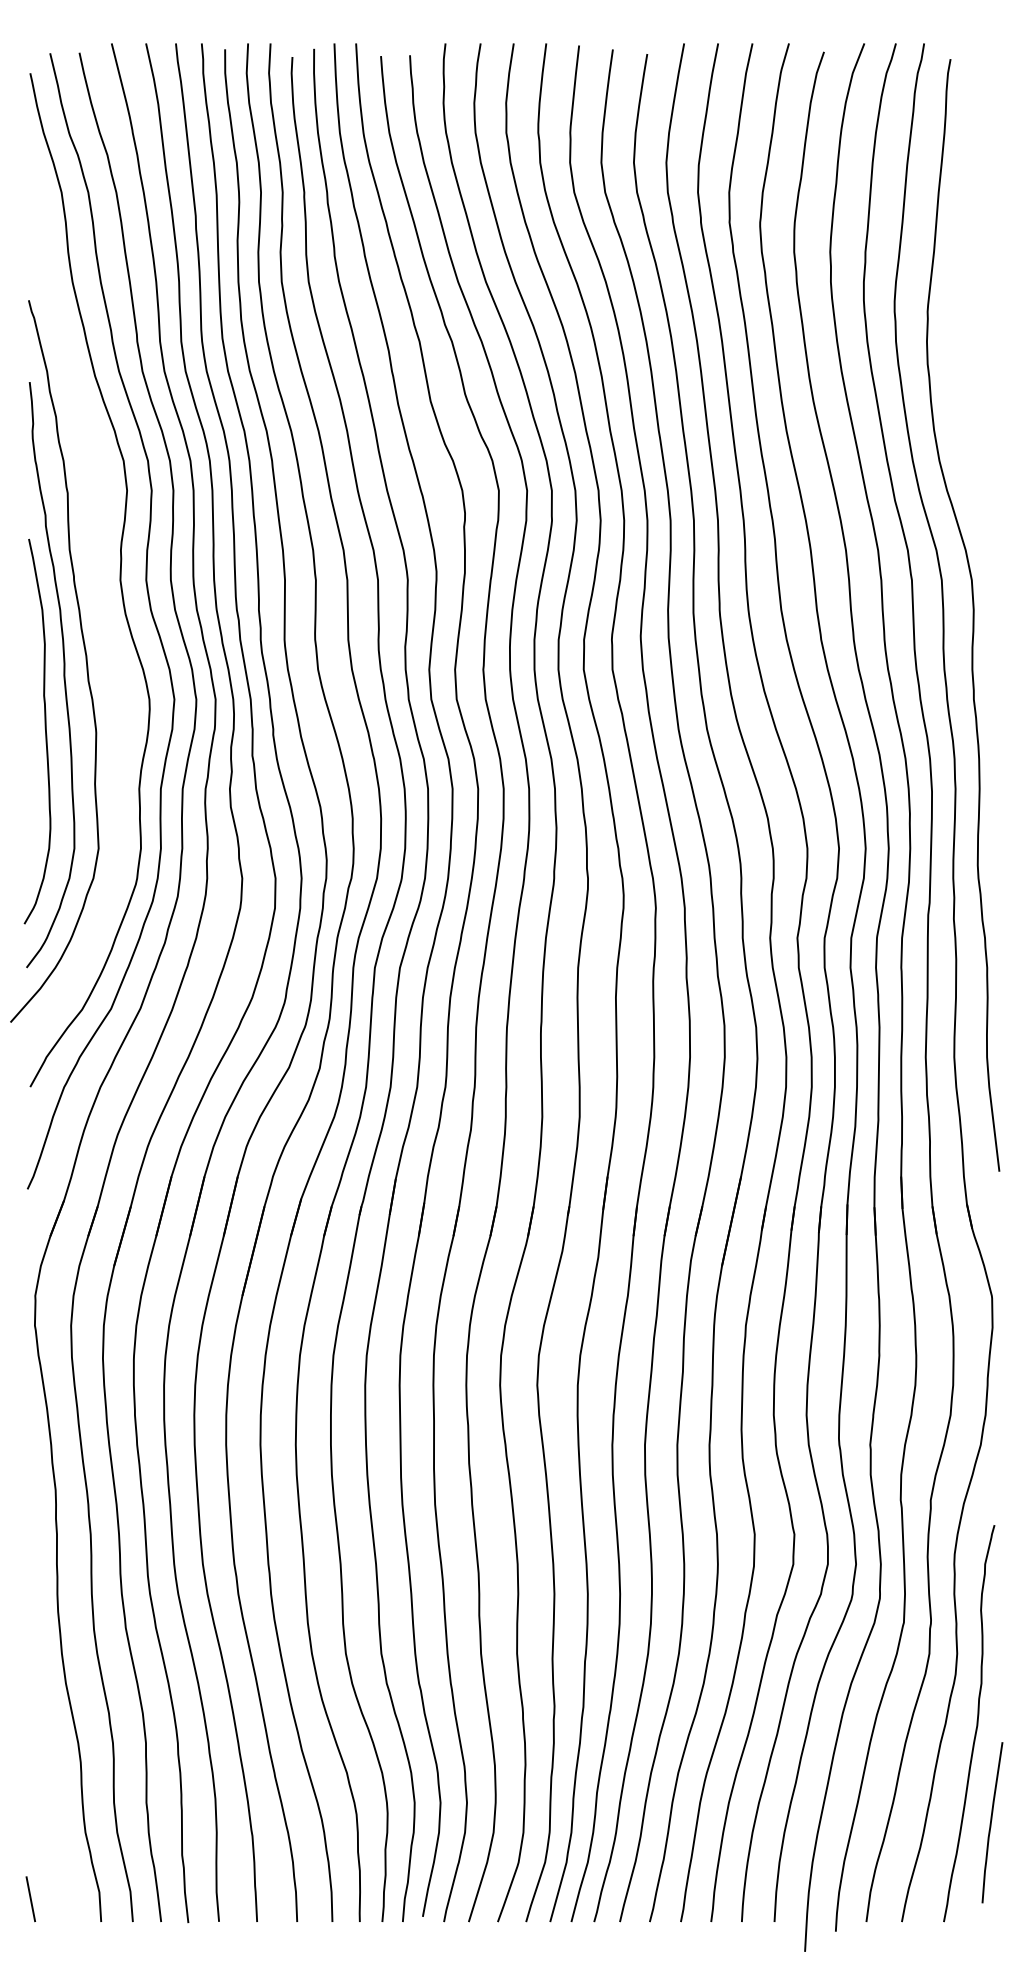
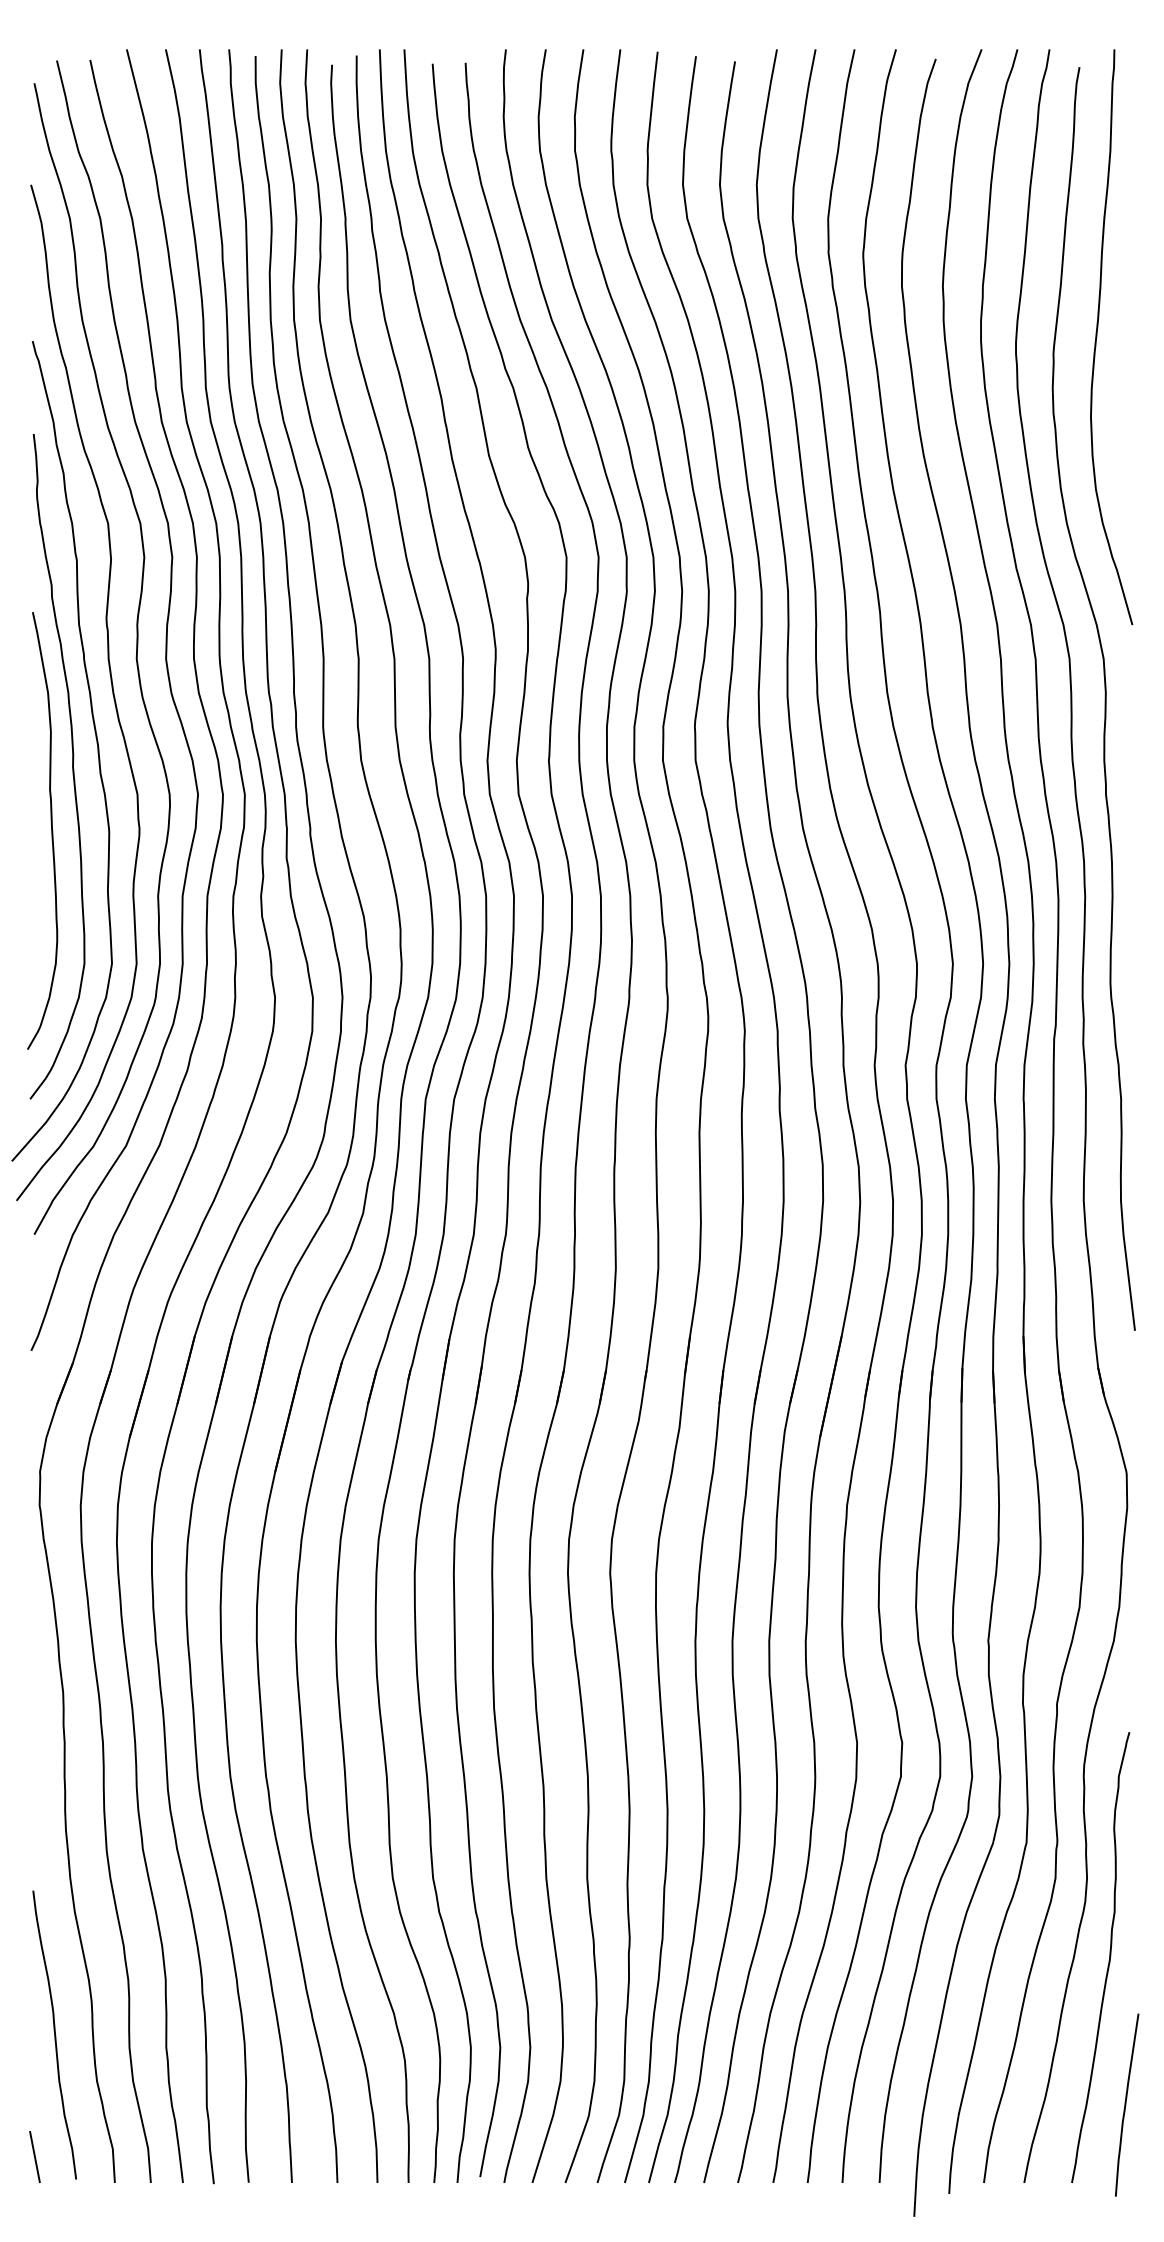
curve: (966, 297) -> (1097, 337), added
curve: (98, 606) -> (111, 688), added
curve: (48, 1791) -> (54, 2034), added
curve: (991, 1822) -> (1126, 2104), moved

